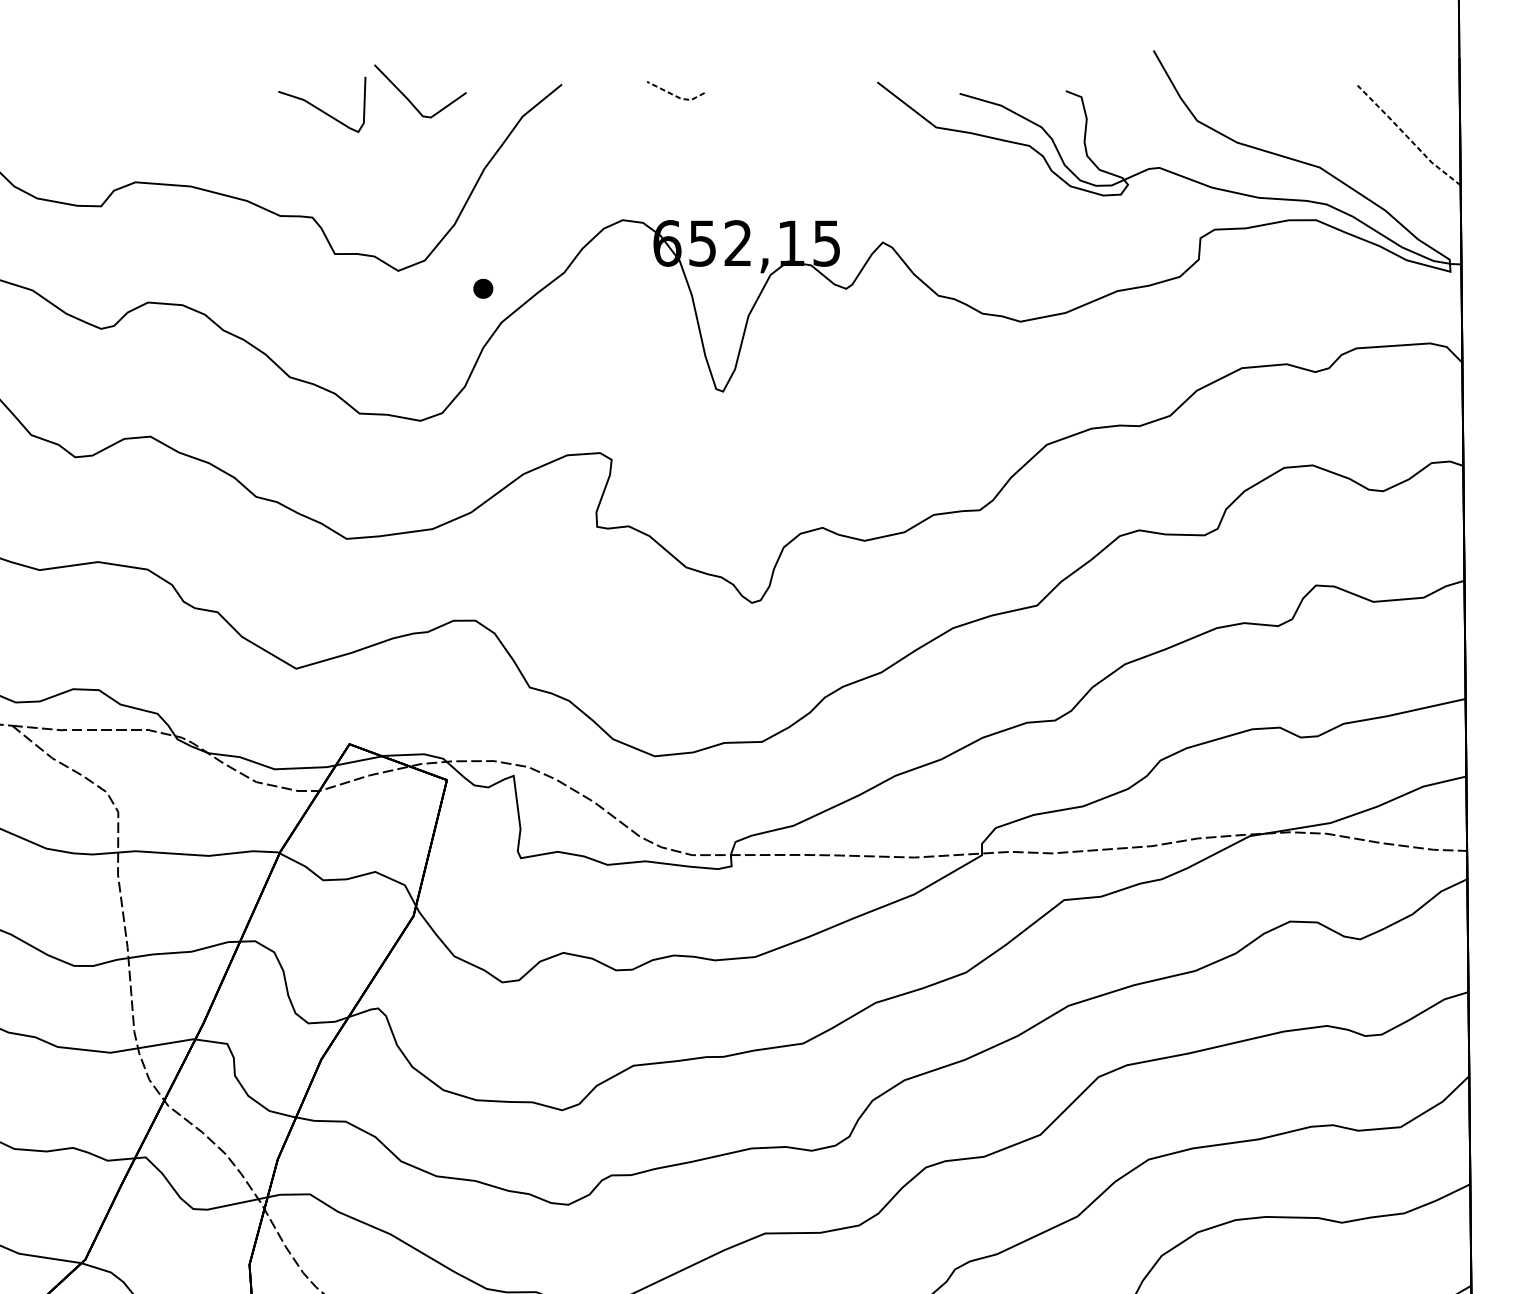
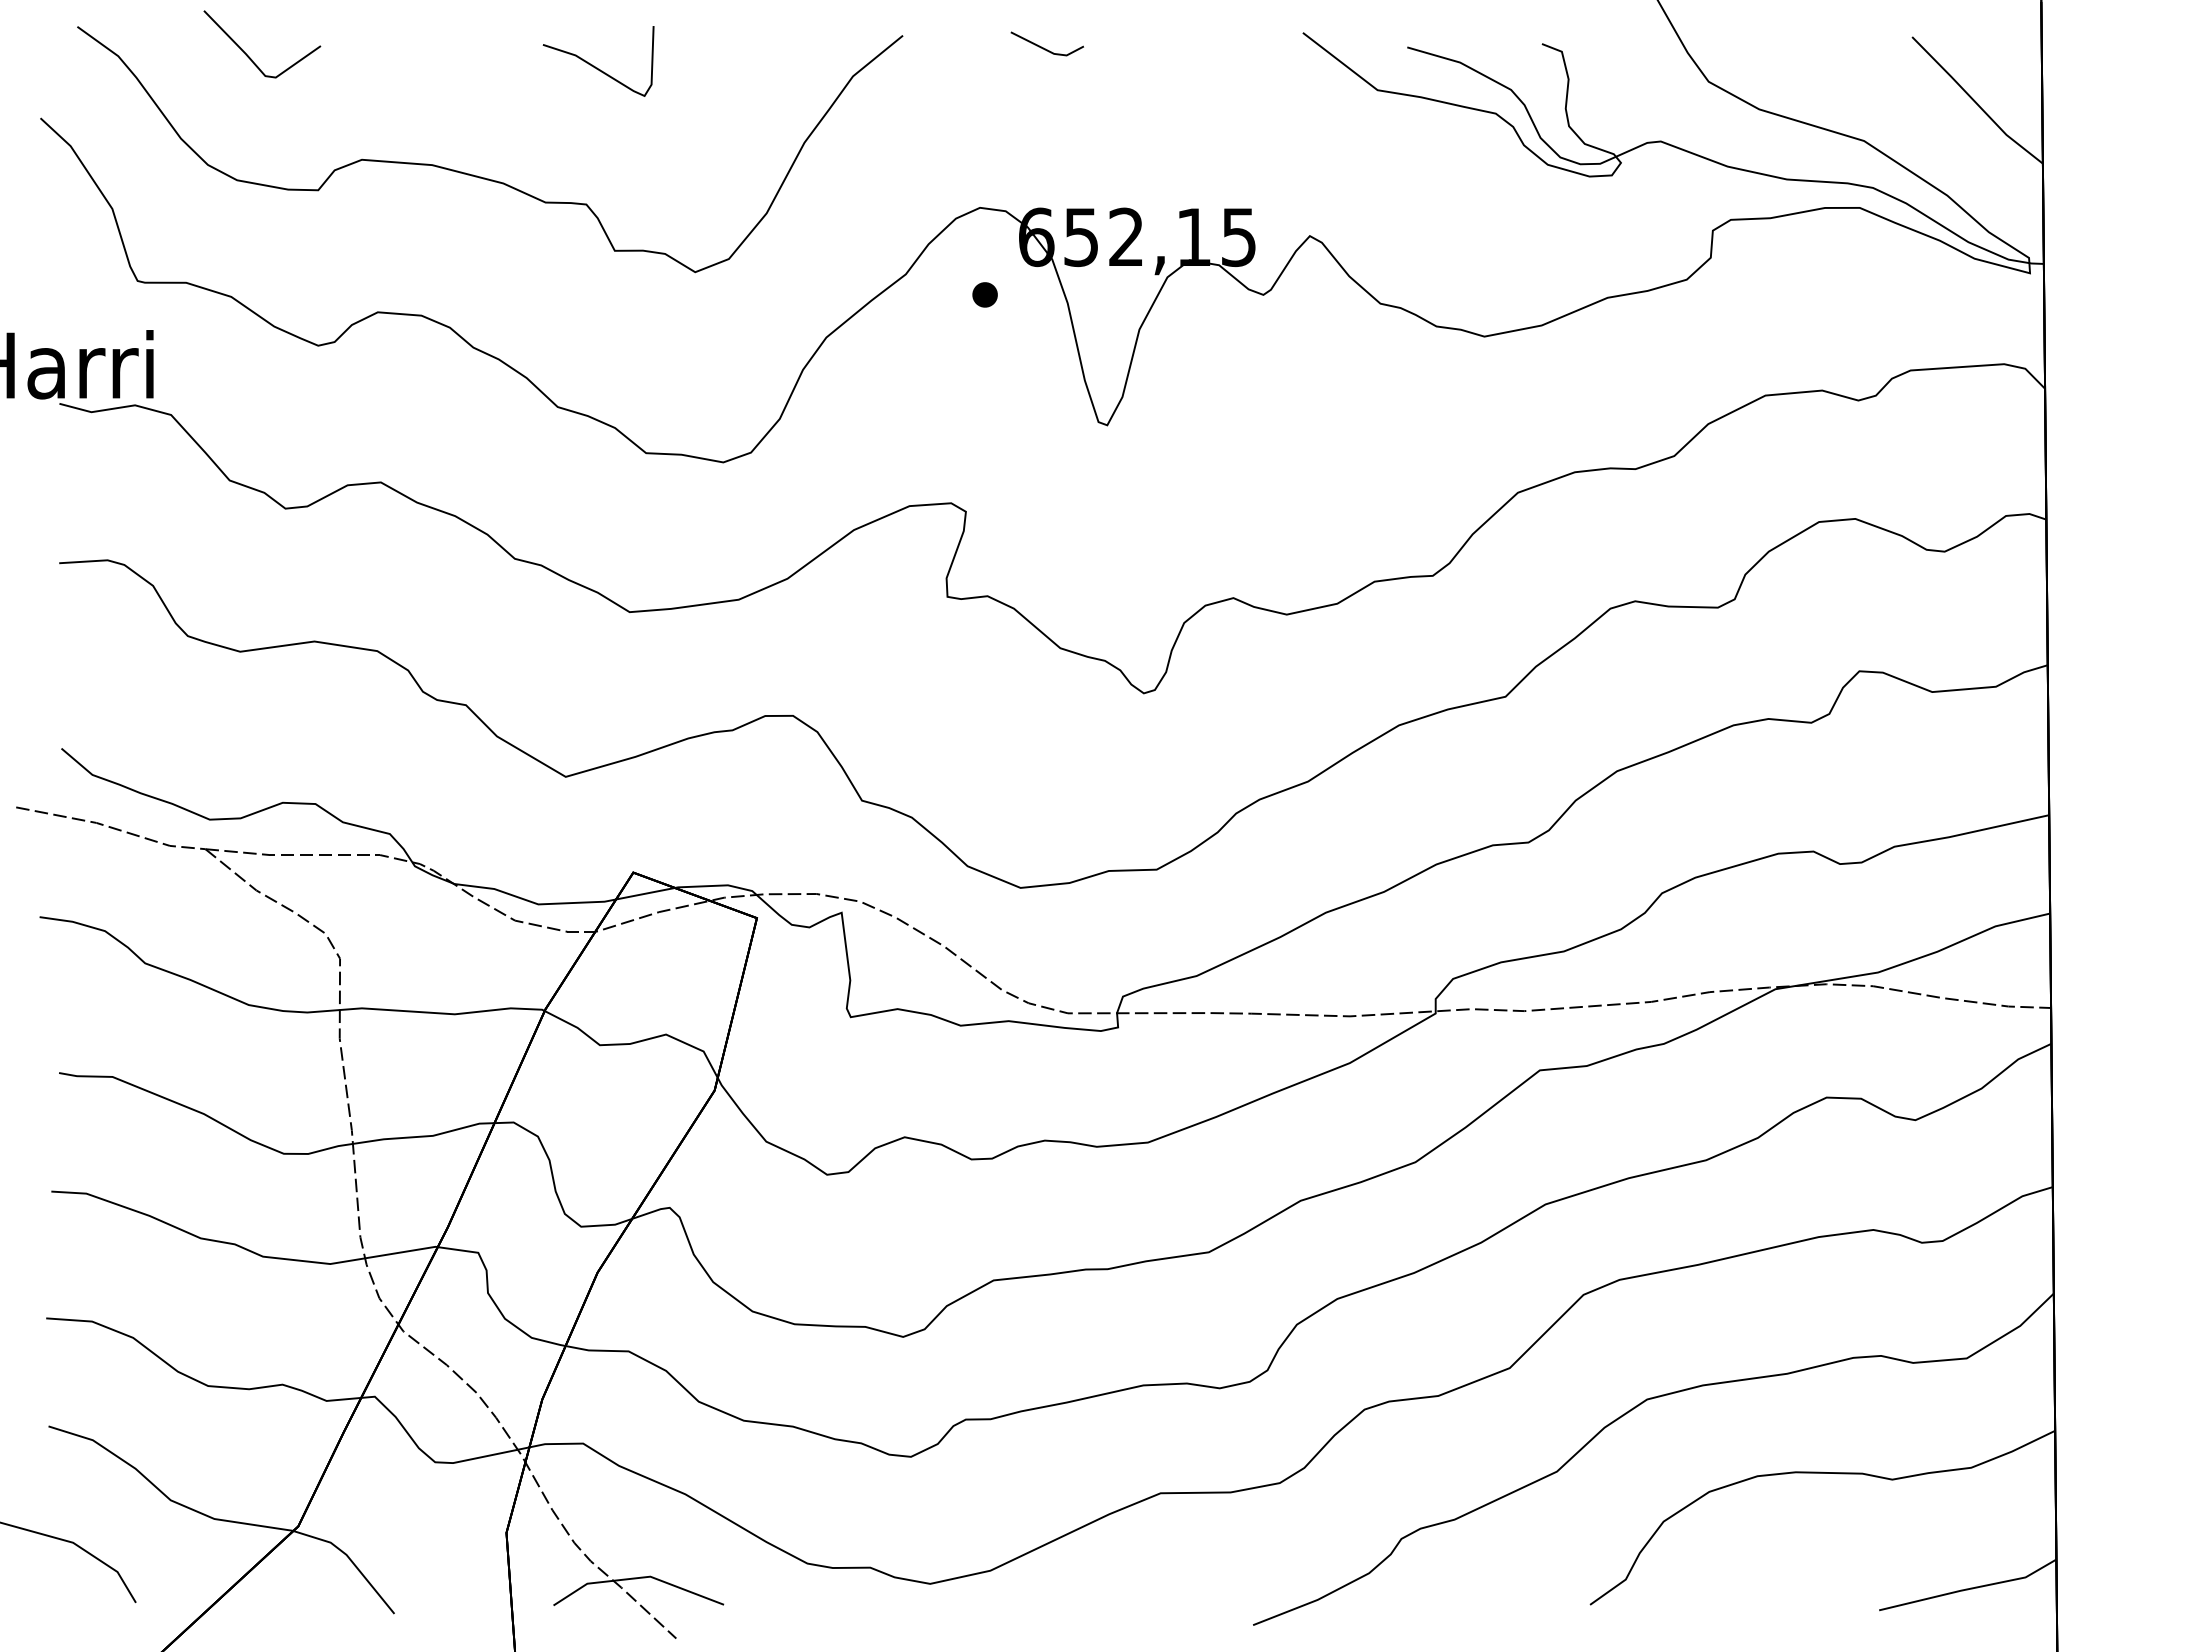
line: (675, 96) -> (1047, 50), dashed -> solid
line: (410, 100) -> (249, 56), moved
line: (1407, 137) -> (1975, 102), dashed -> solid
part: (482, 288) -> (984, 294), moved

